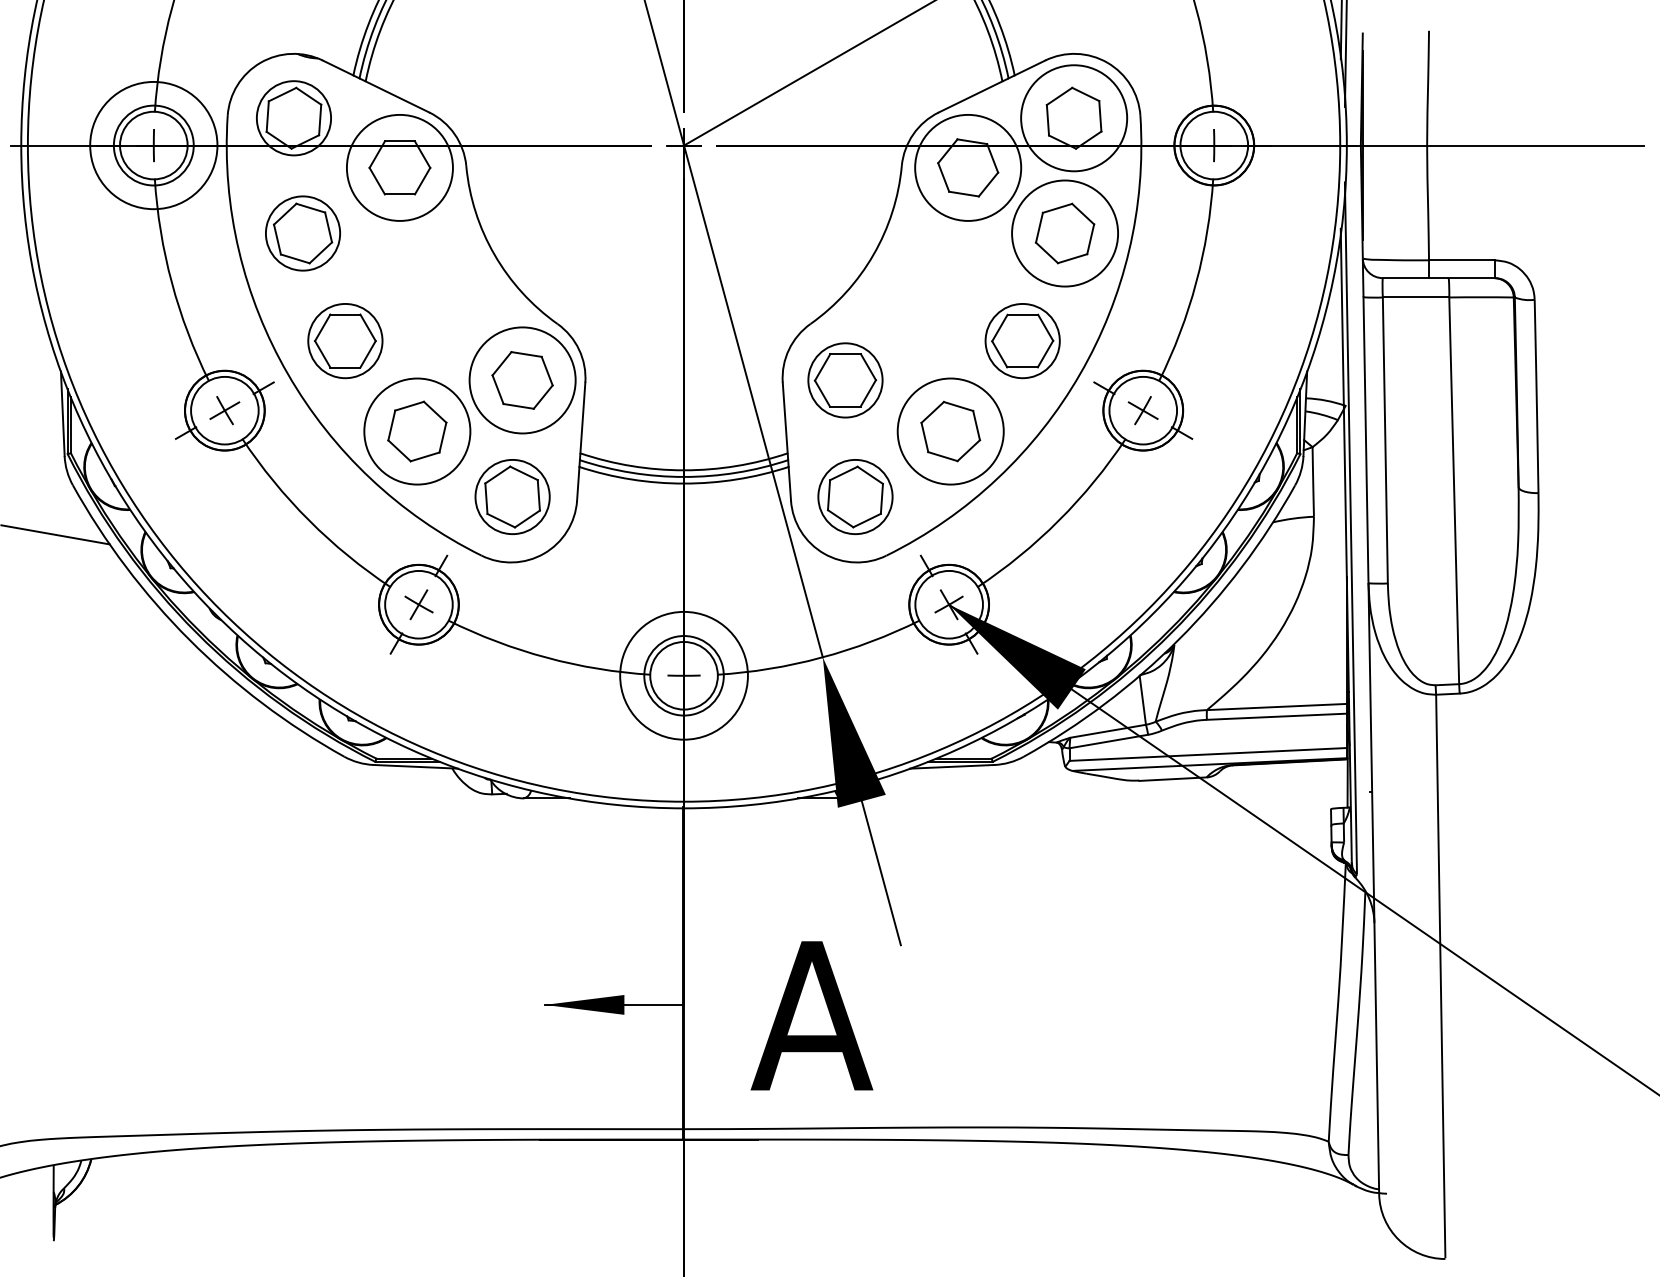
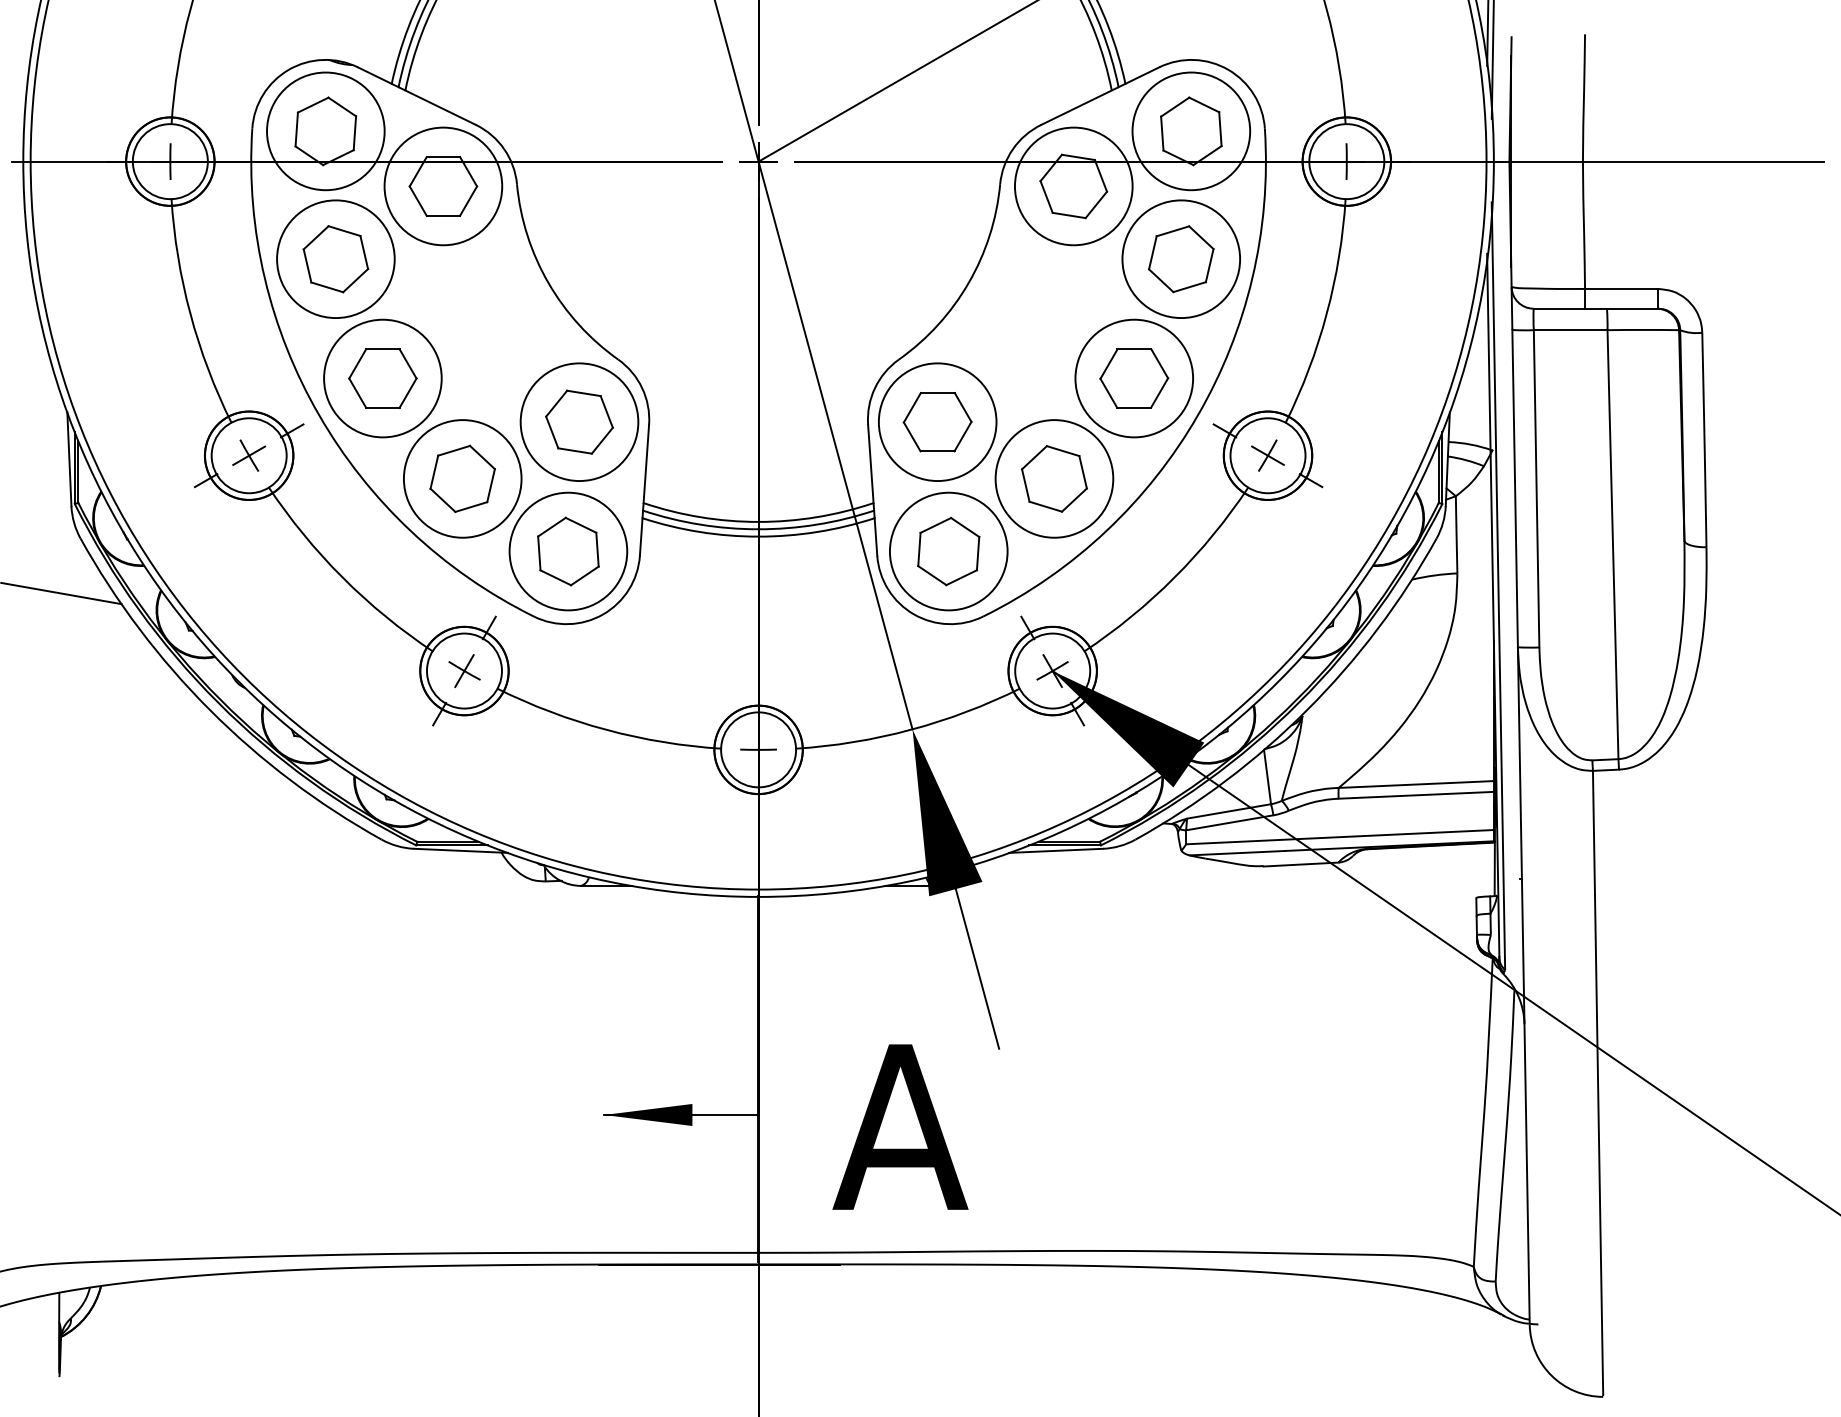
circle: (293, 118) -> (325, 131), size x1.43
circle: (153, 145) -> (170, 161), size x0.62
circle: (302, 233) -> (335, 259), size x1.43
circle: (345, 341) -> (382, 378), size x1.43
circle: (1022, 341) -> (1134, 378), size x1.43
circle: (845, 380) -> (937, 422), size x1.43
circle: (512, 496) -> (568, 551), size x1.43
circle: (855, 496) -> (948, 551), size x1.43
circle: (683, 675) -> (758, 749), size x0.62

